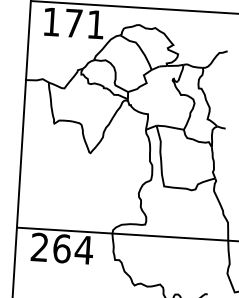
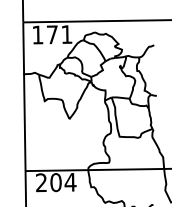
text: (61, 248) -> (55, 182), 264 -> 204

